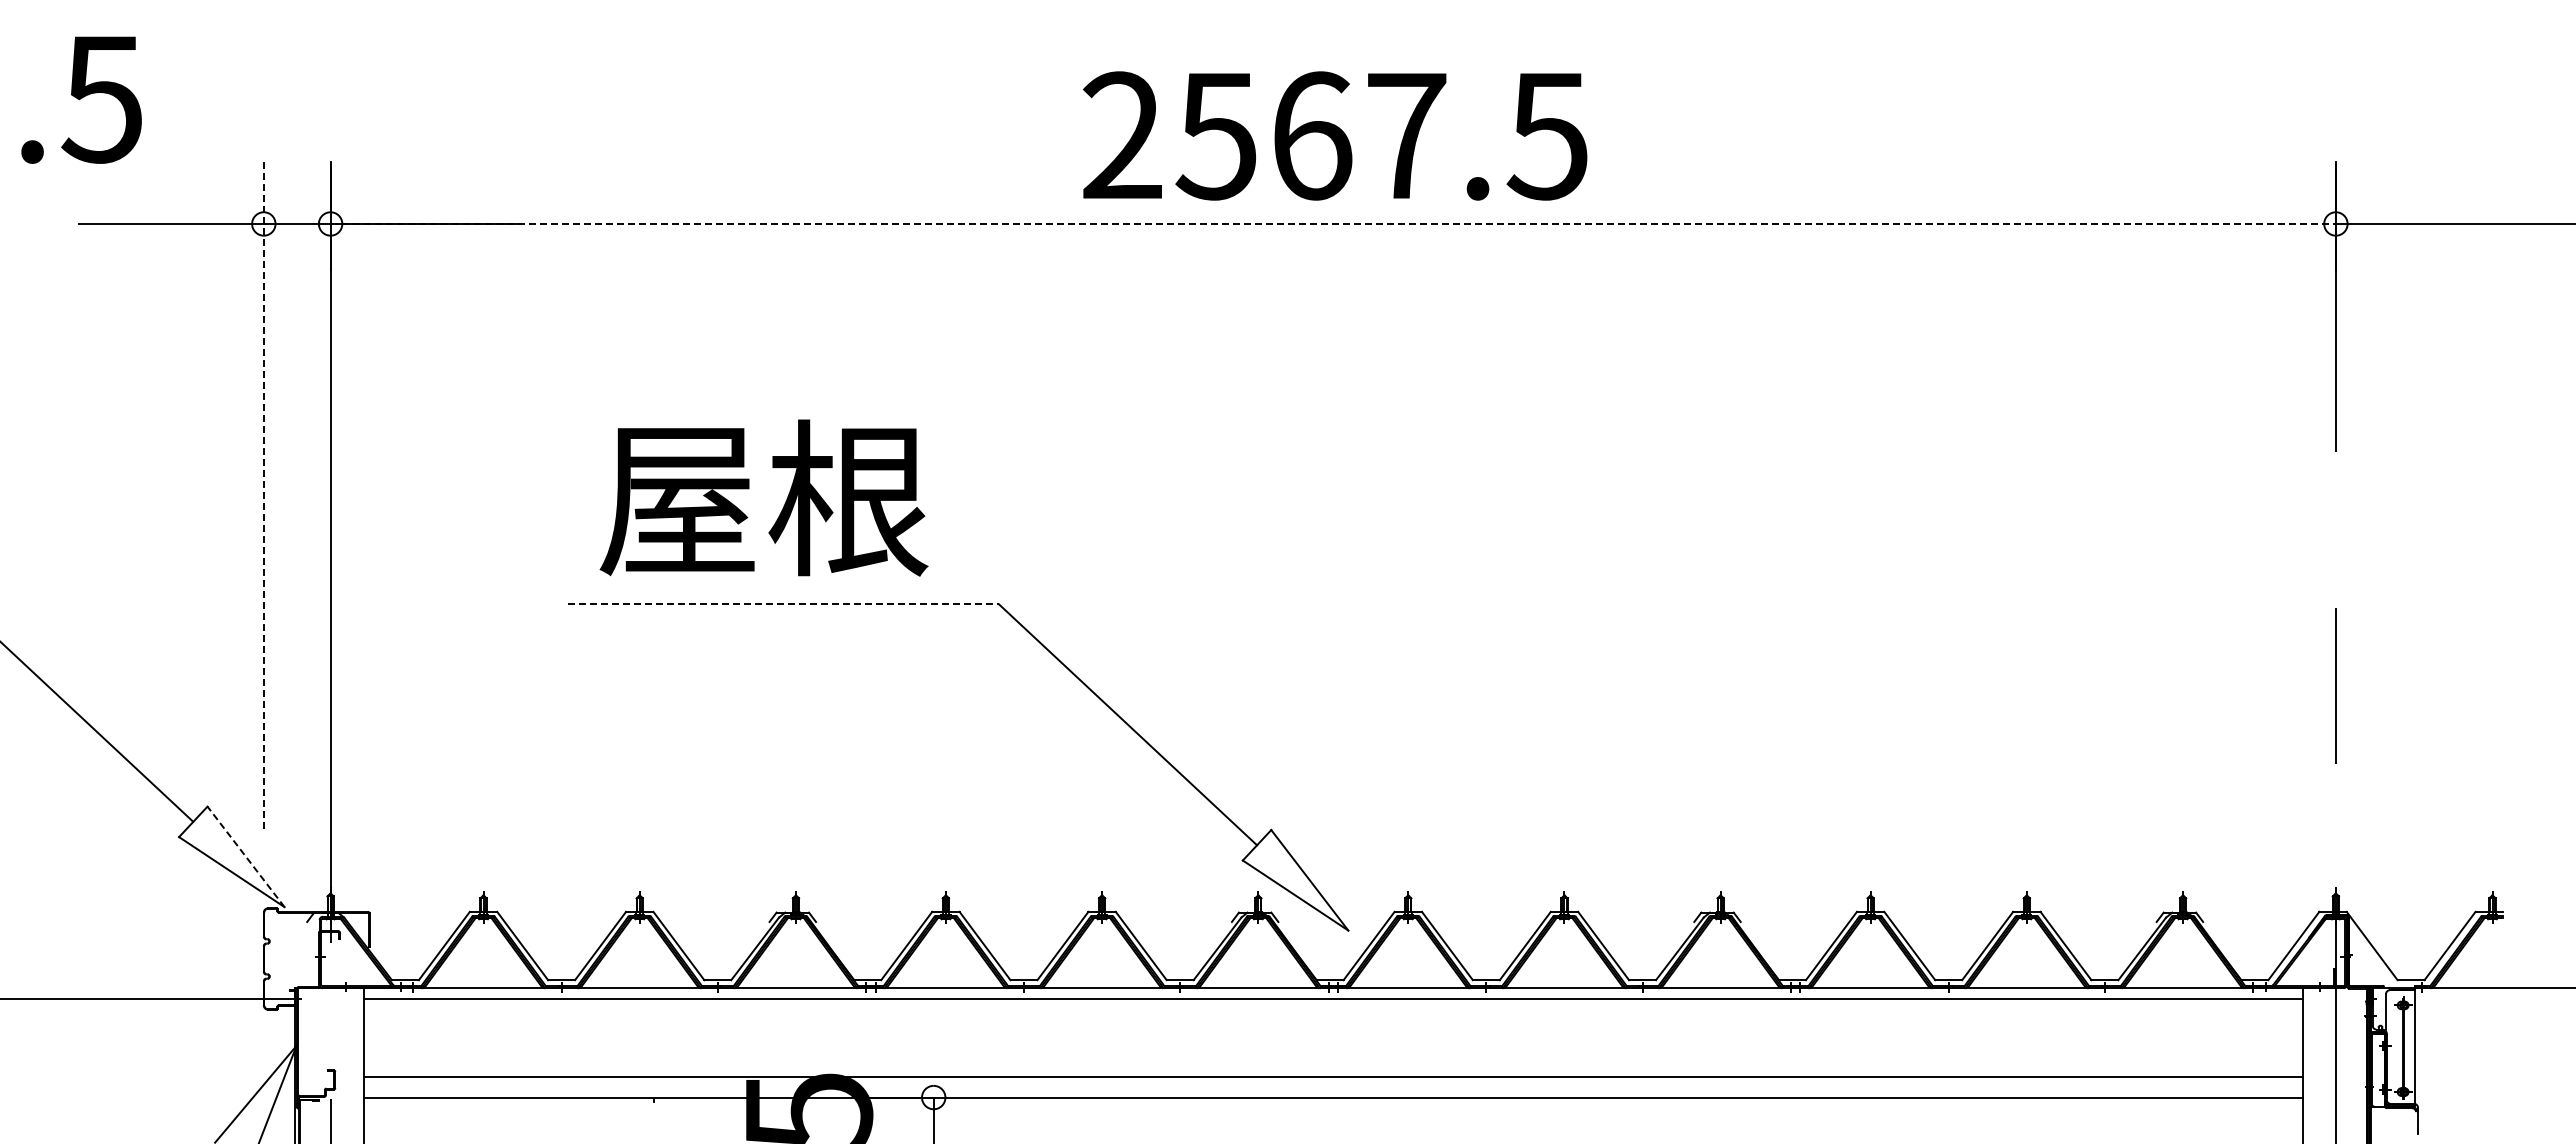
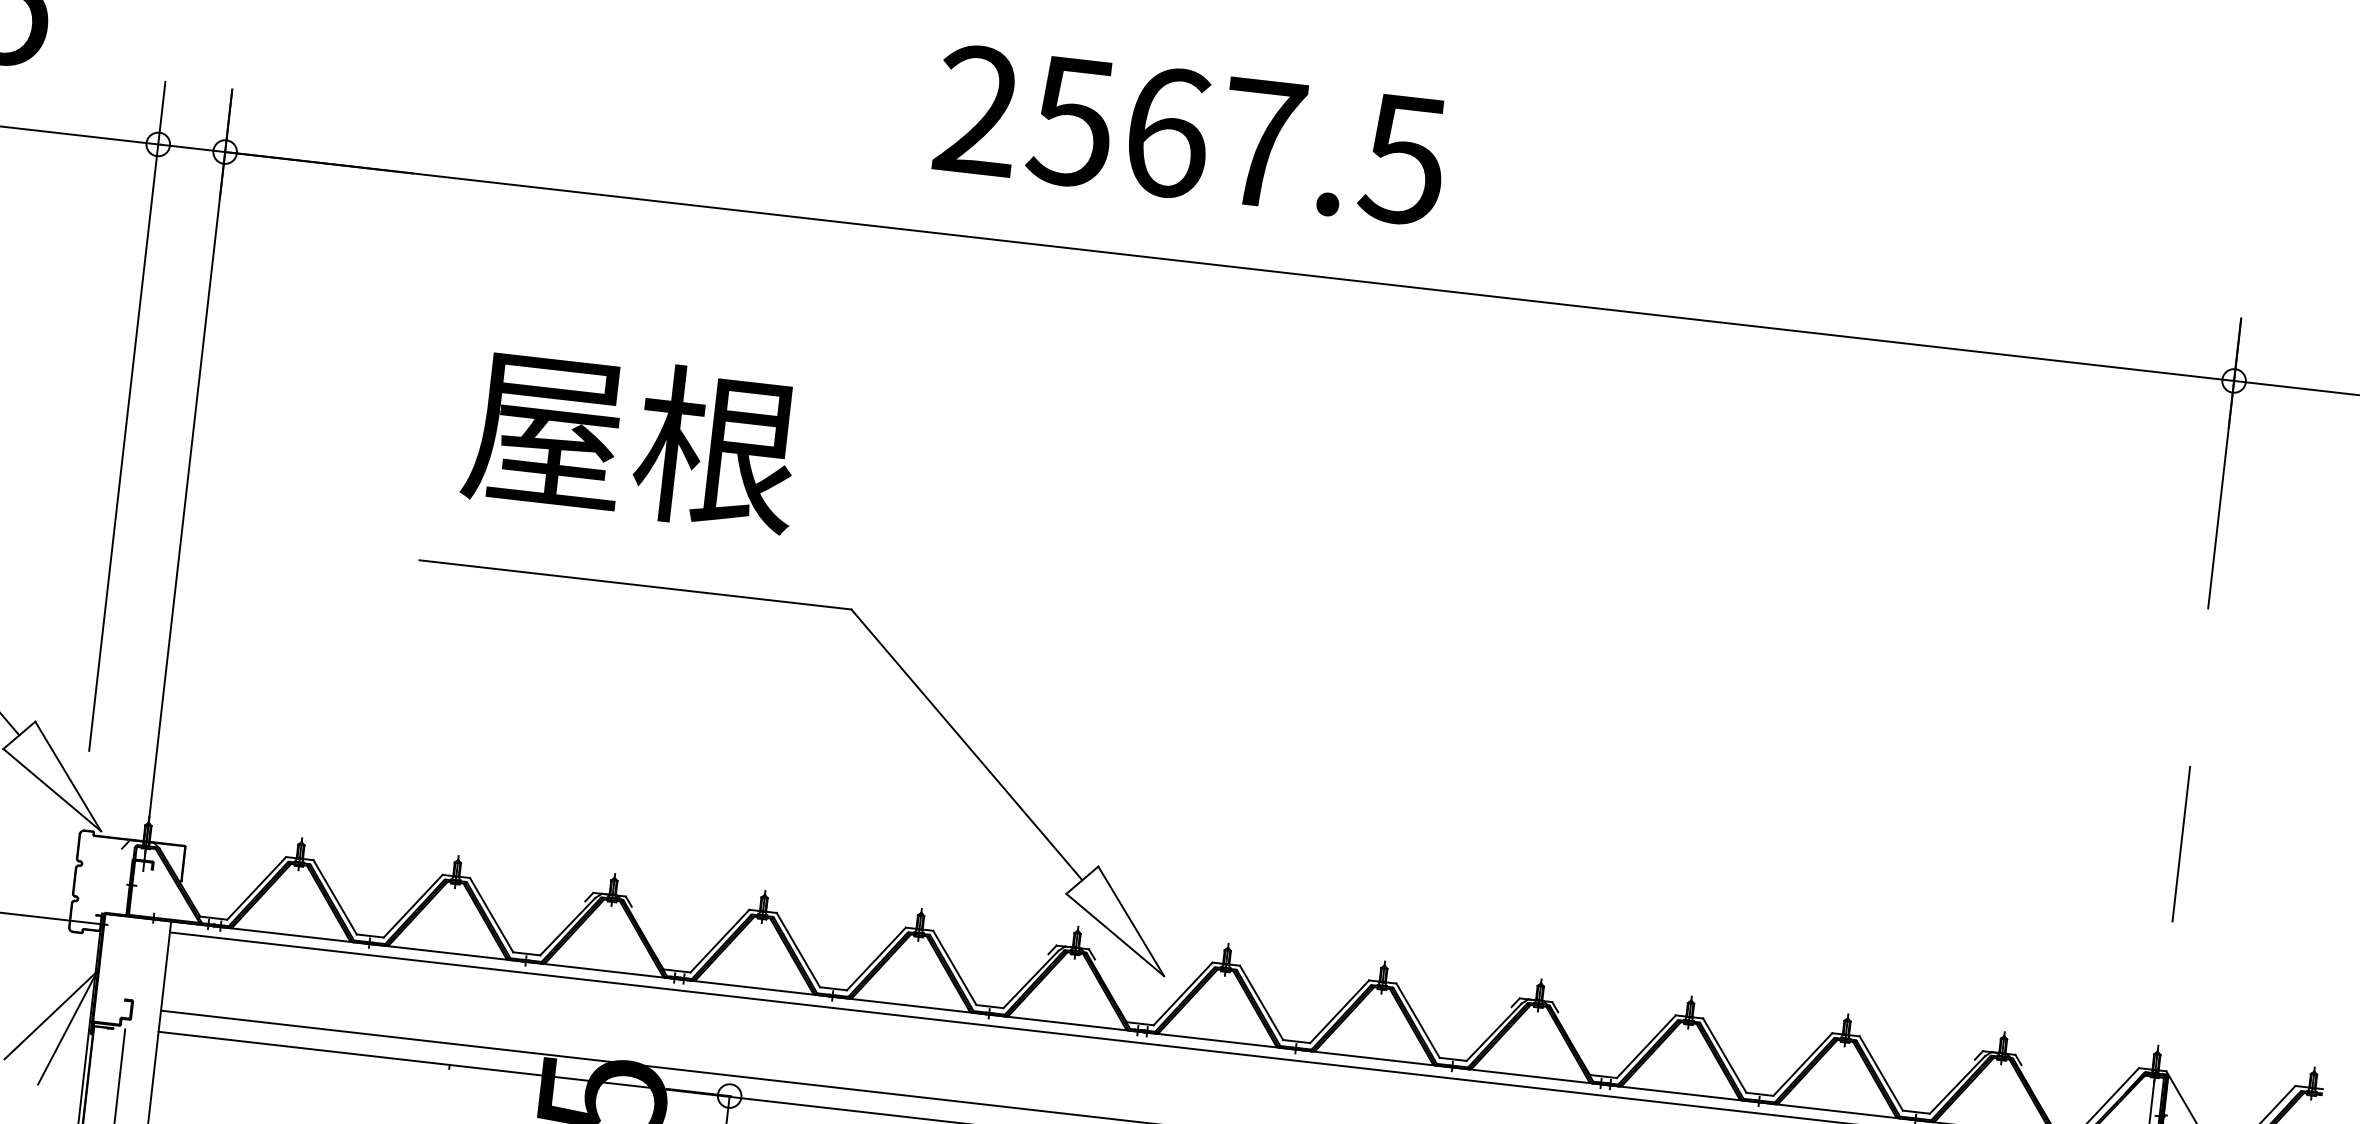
text: (1335, 135) -> (1191, 134), moved
line: (1333, 223) -> (1229, 266), dashed -> solid
line: (263, 495) -> (126, 416), dashed -> solid
text: (763, 497) -> (631, 438), moved
line: (783, 604) -> (635, 584), dashed -> solid
line: (245, 856) -> (67, 776), dashed -> solid

